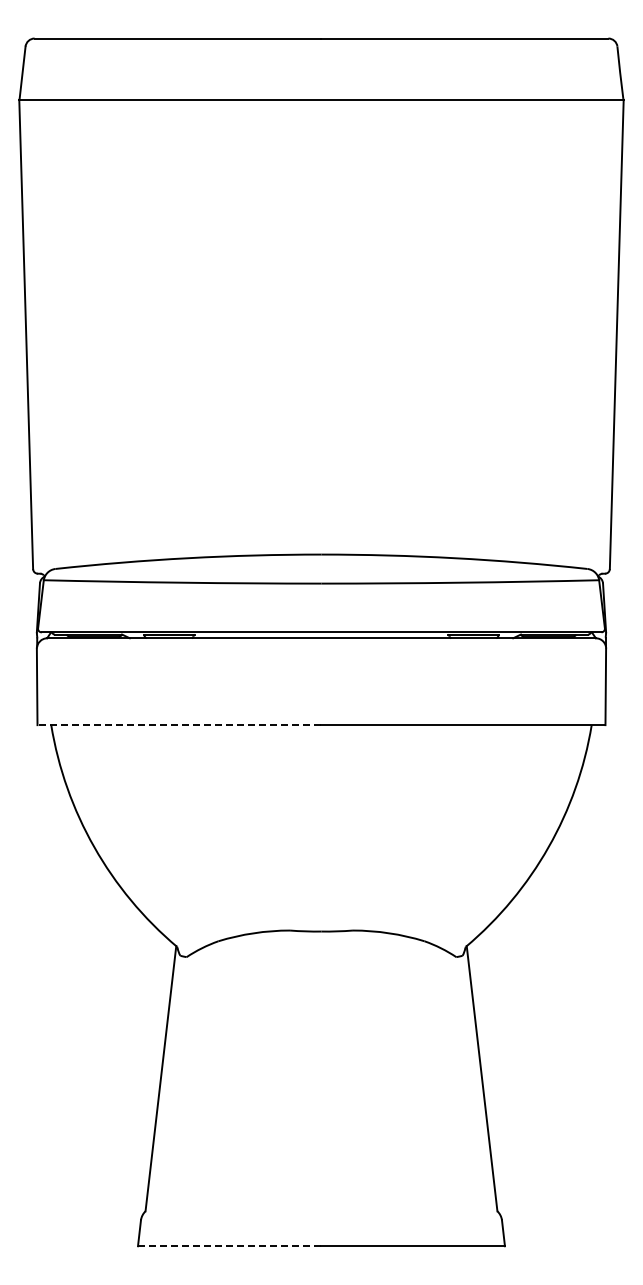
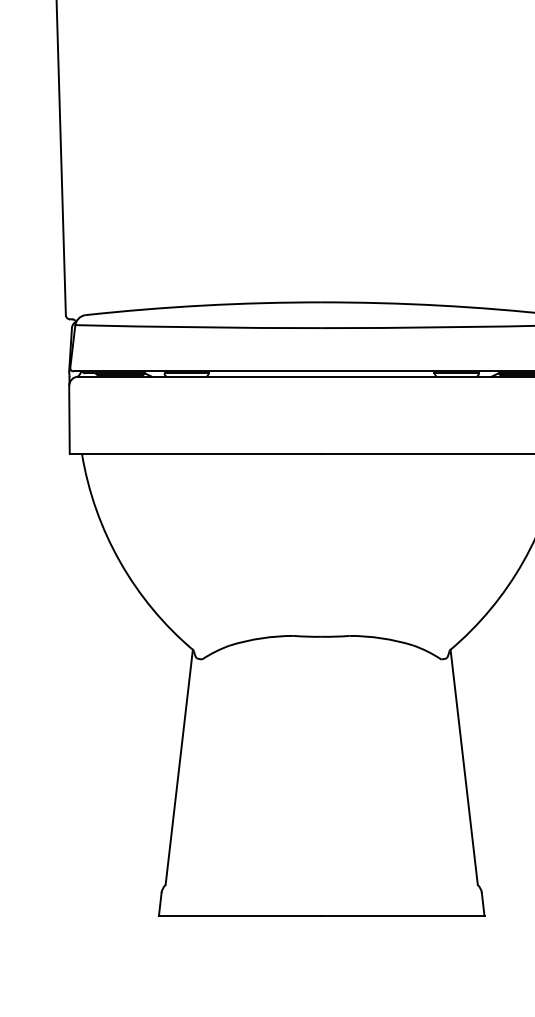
line: (179, 725) -> (195, 454), dashed -> solid
line: (229, 1246) -> (240, 916), dashed -> solid

